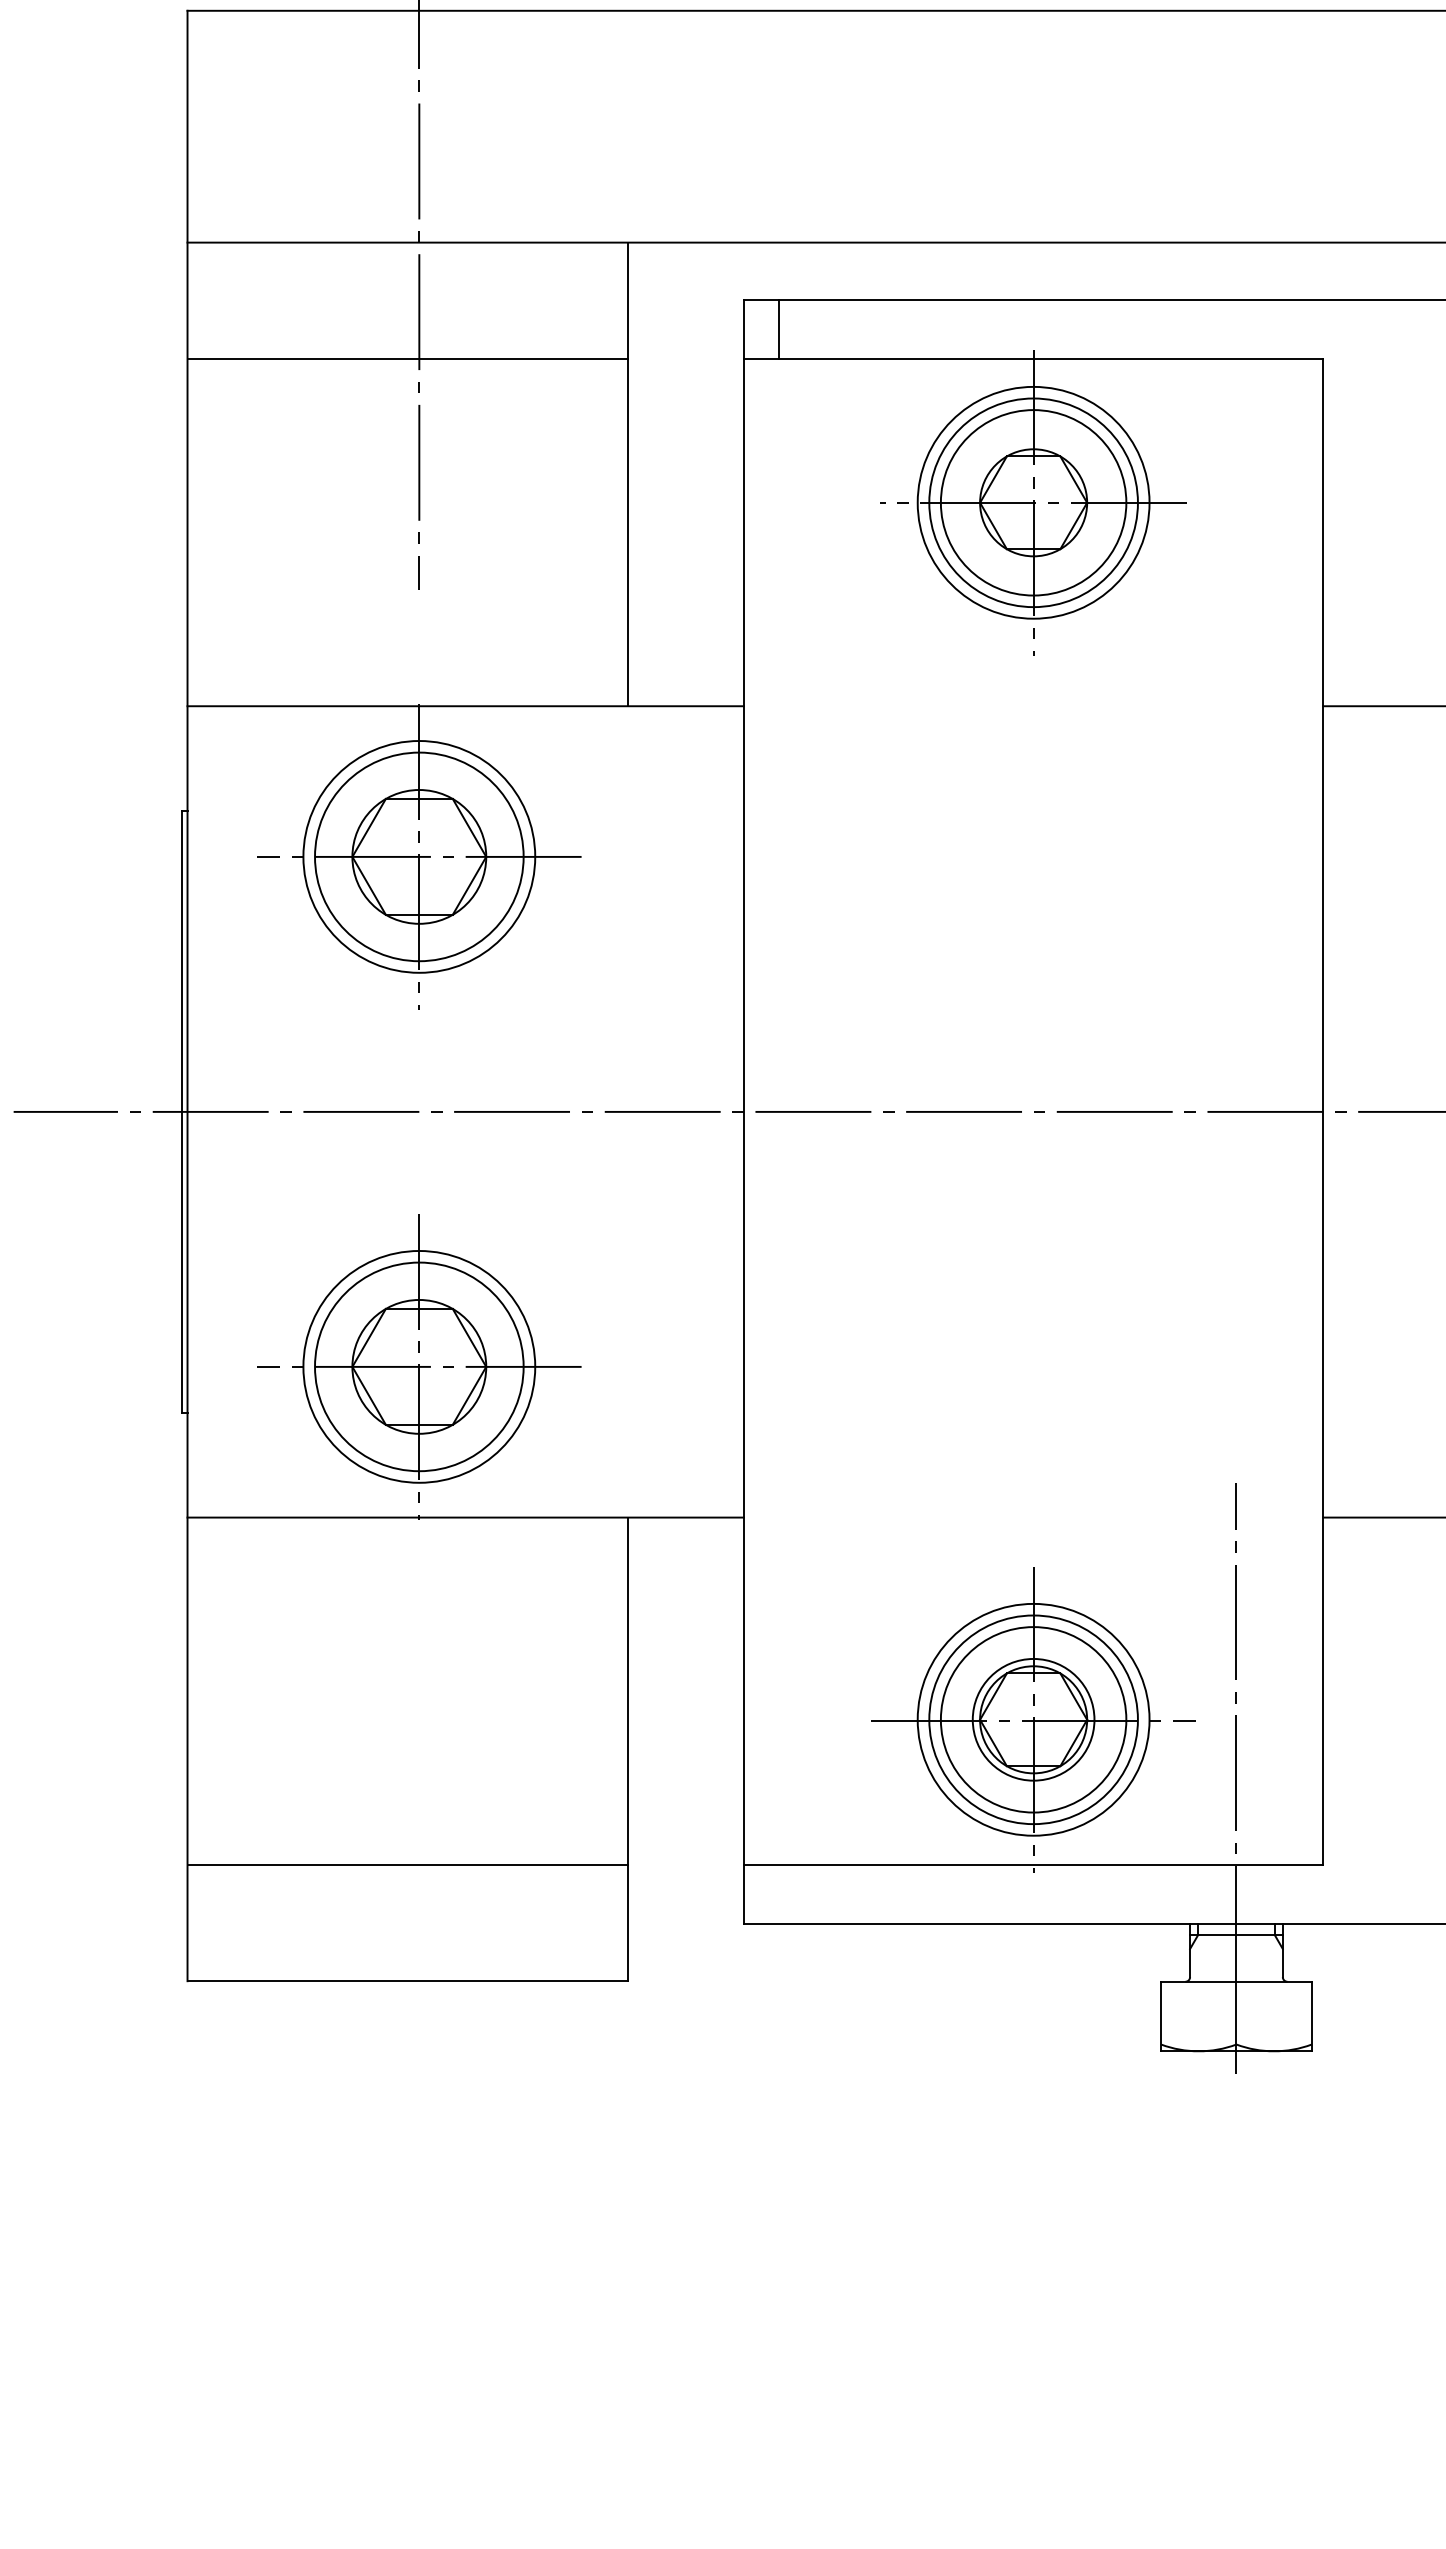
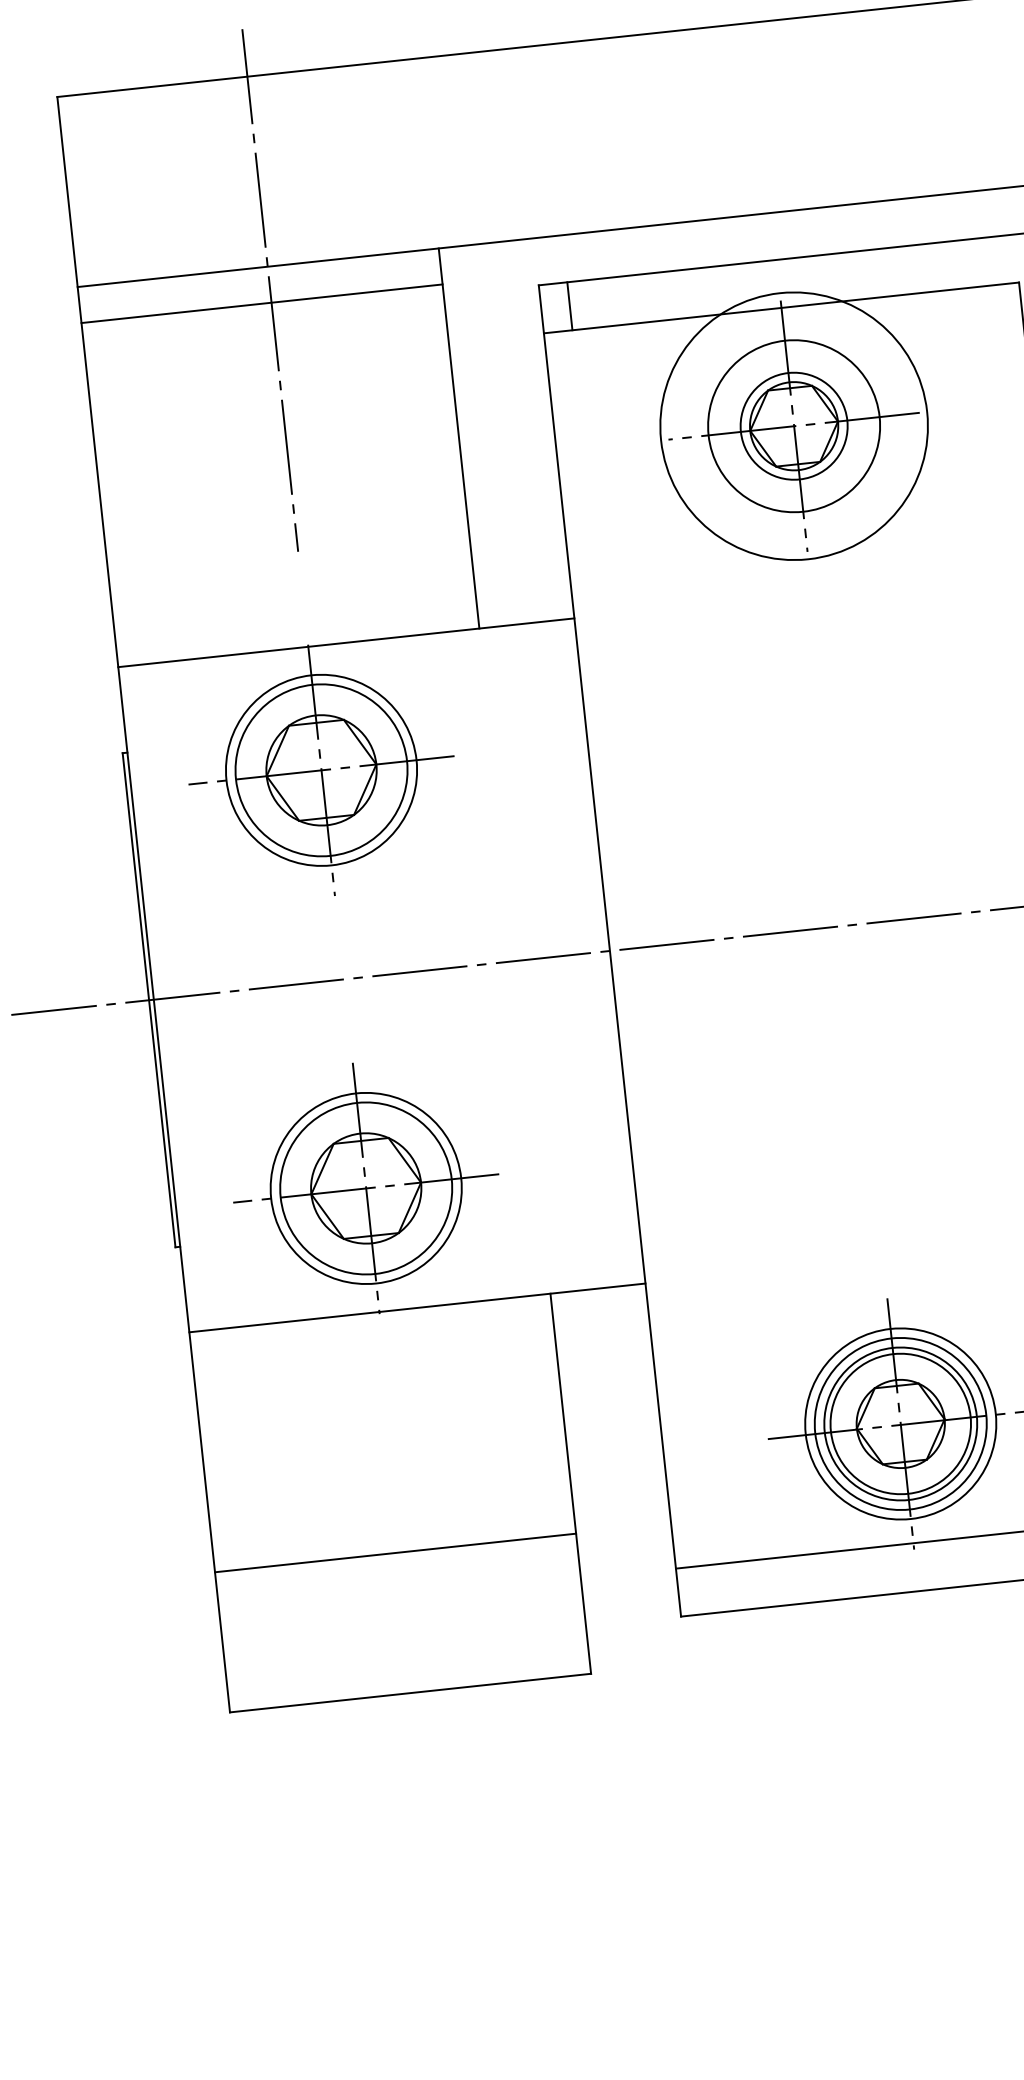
line: (407, 358) -> (261, 303), moved
circle: (1033, 502) -> (794, 425), size x0.7
circle: (1033, 502) -> (794, 425), size x1.4
circle: (1033, 1719) -> (900, 1423), size x1.4
line: (407, 1865) -> (395, 1553), moved

